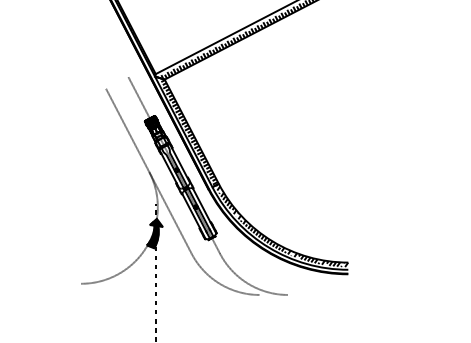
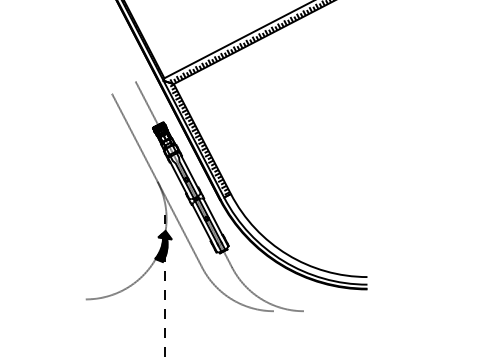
hatch: (281, 225) -> (297, 237), removed

